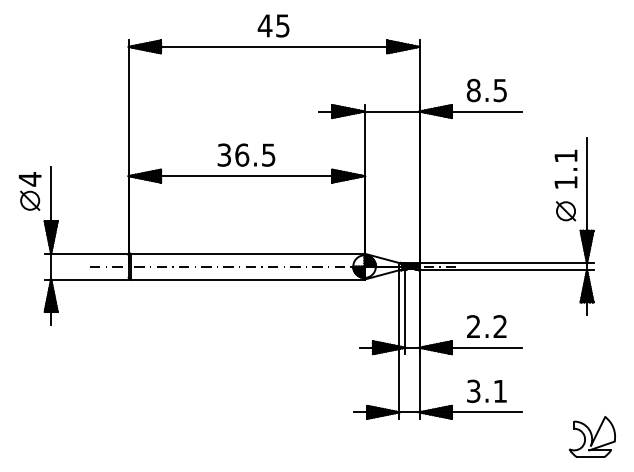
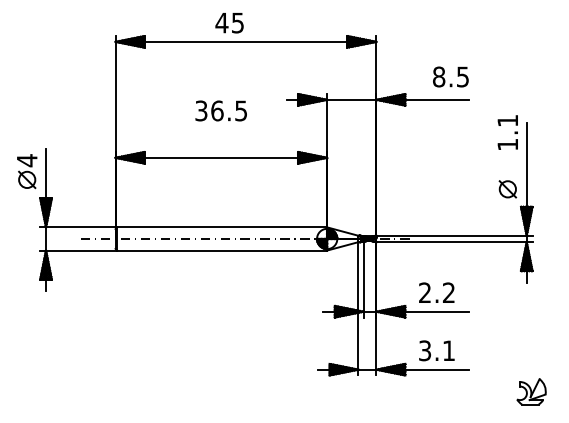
text: (273, 26) -> (229, 23), moved
text: (486, 89) -> (450, 76), moved
text: (245, 154) -> (220, 110), moved
text: (565, 169) -> (507, 132), moved
part: (592, 436) -> (531, 391), size x0.7

